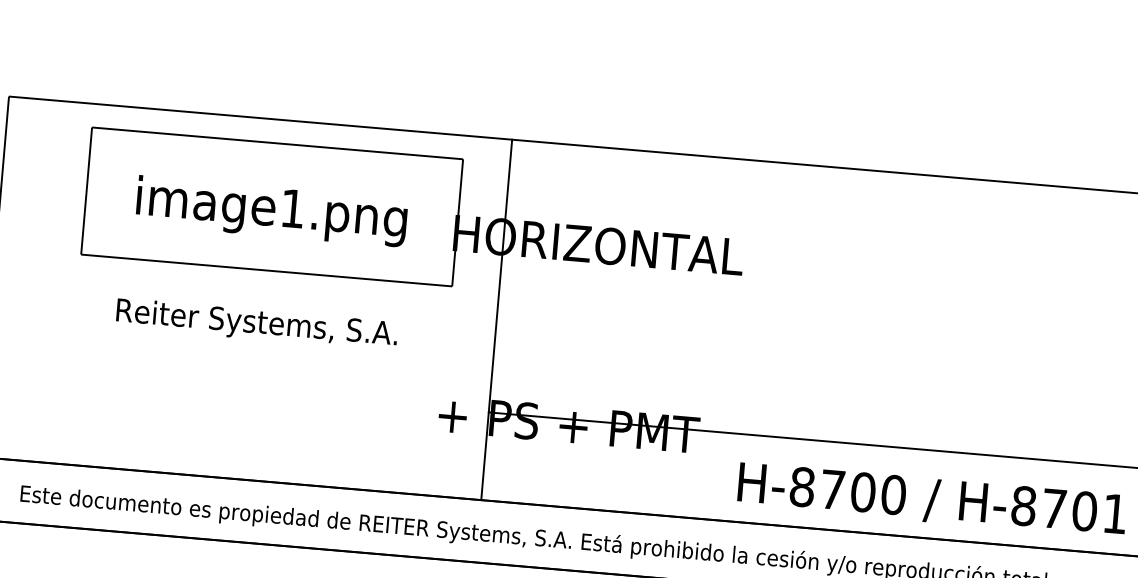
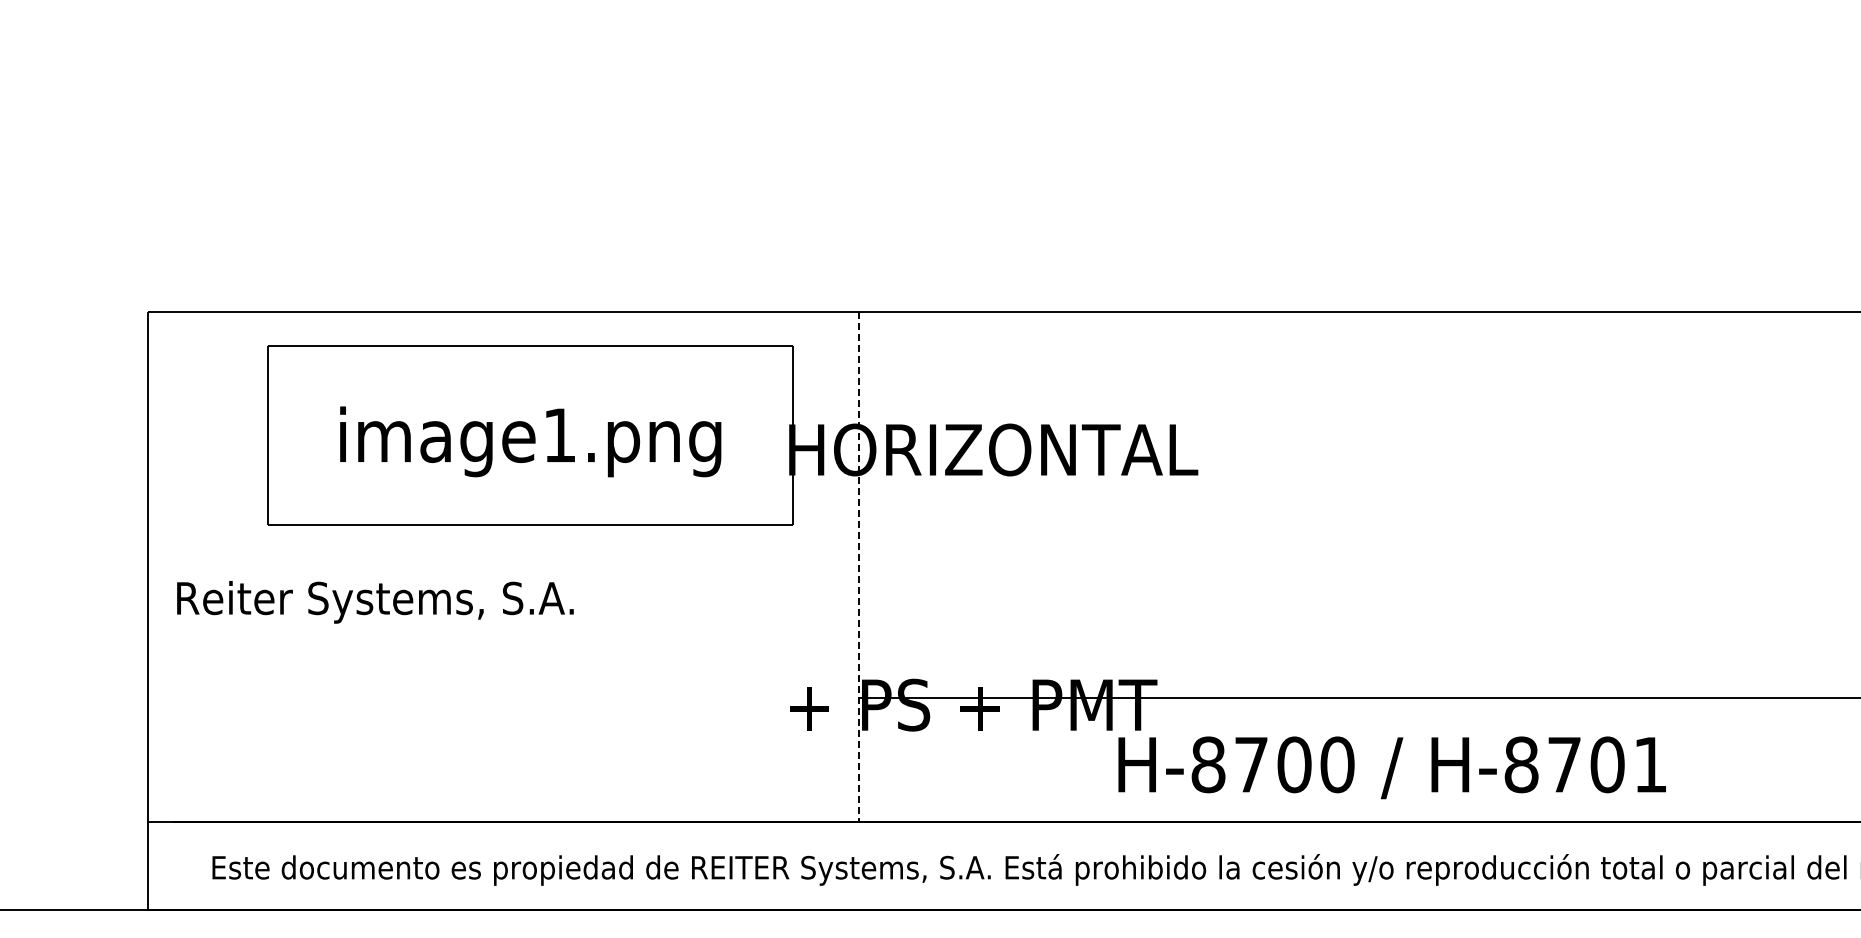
line: (496, 319) -> (859, 566), solid -> dashed
text: (256, 324) -> (375, 602), moved
text: (931, 500) -> (1391, 767), moved

